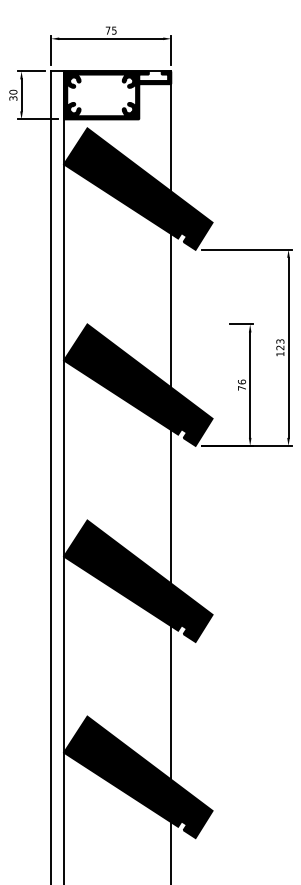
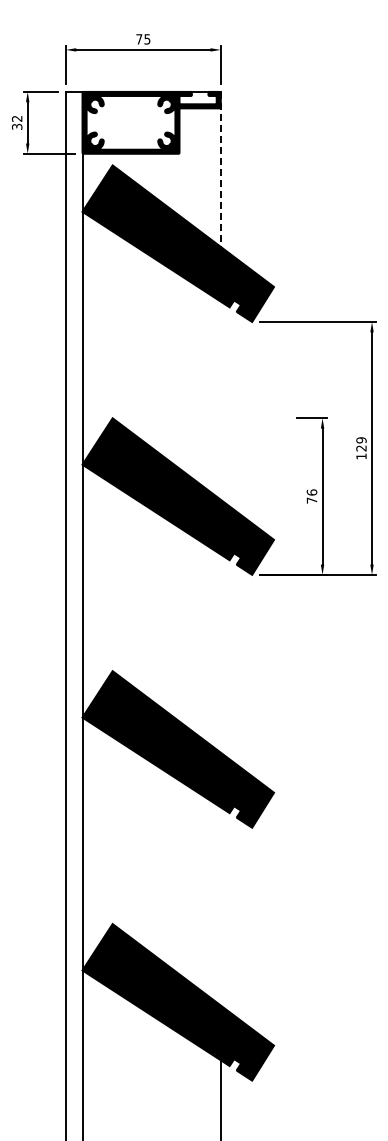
text: (13, 92) -> (17, 118), 30 -> 32
line: (171, 131) -> (220, 169), solid -> dashed
line: (171, 310) -> (220, 400), removed
text: (280, 341) -> (361, 440), 123 -> 129
line: (171, 506) -> (220, 653), removed
line: (171, 703) -> (220, 906), removed

